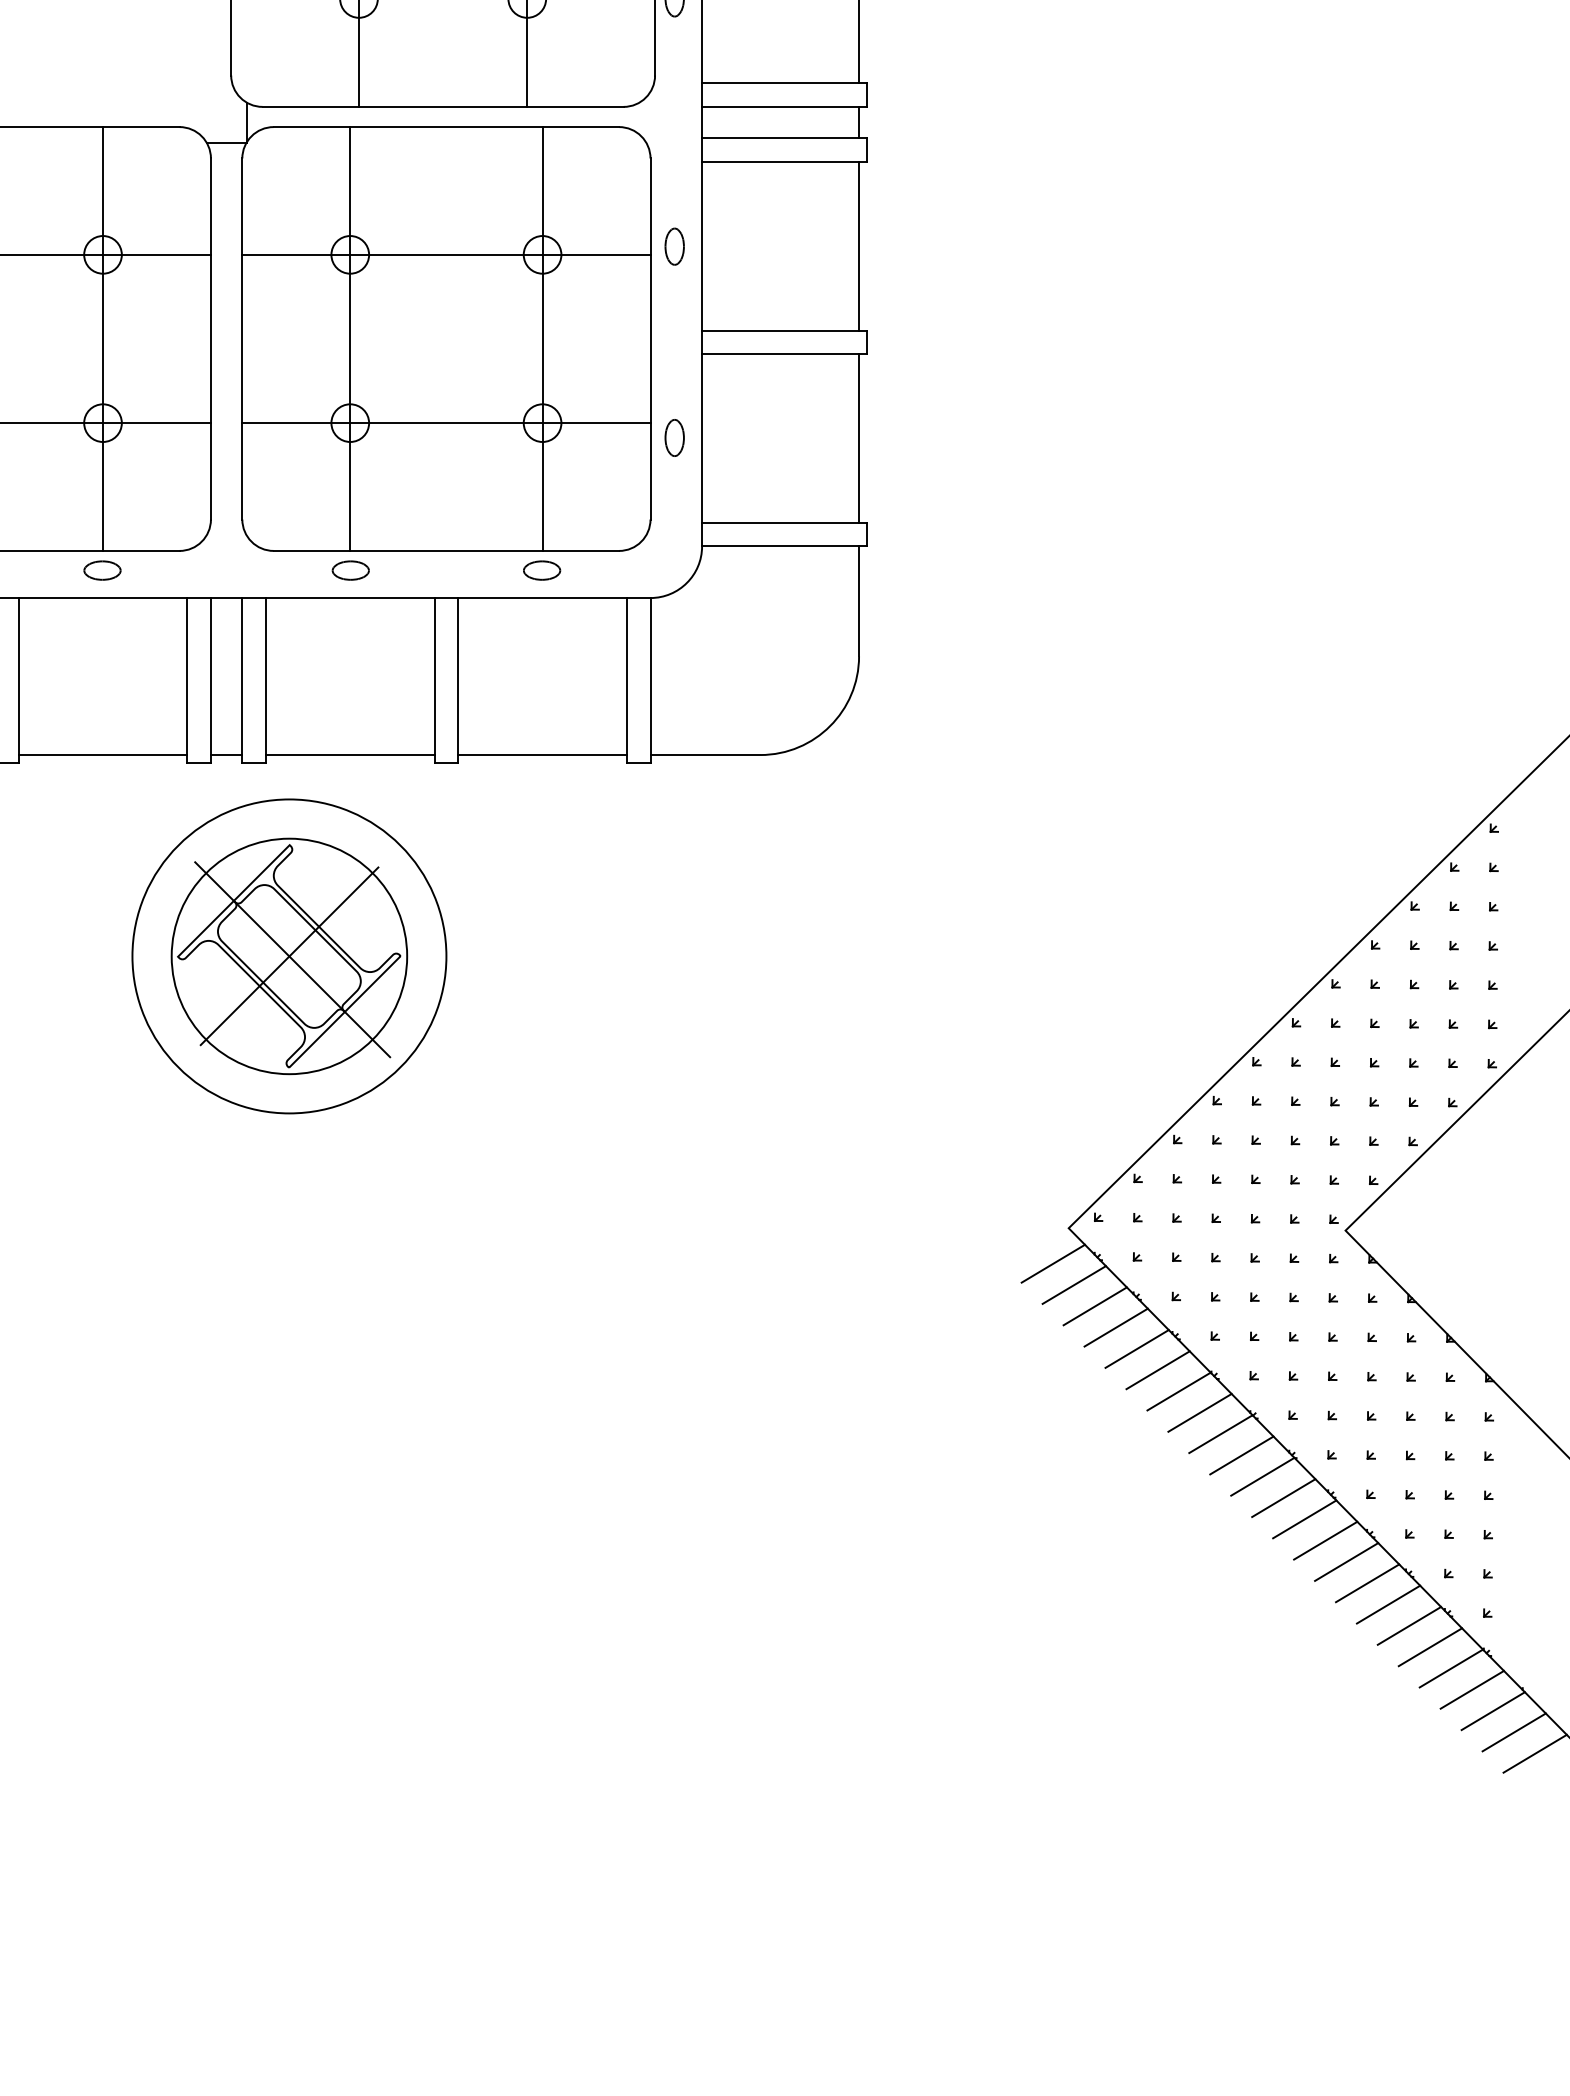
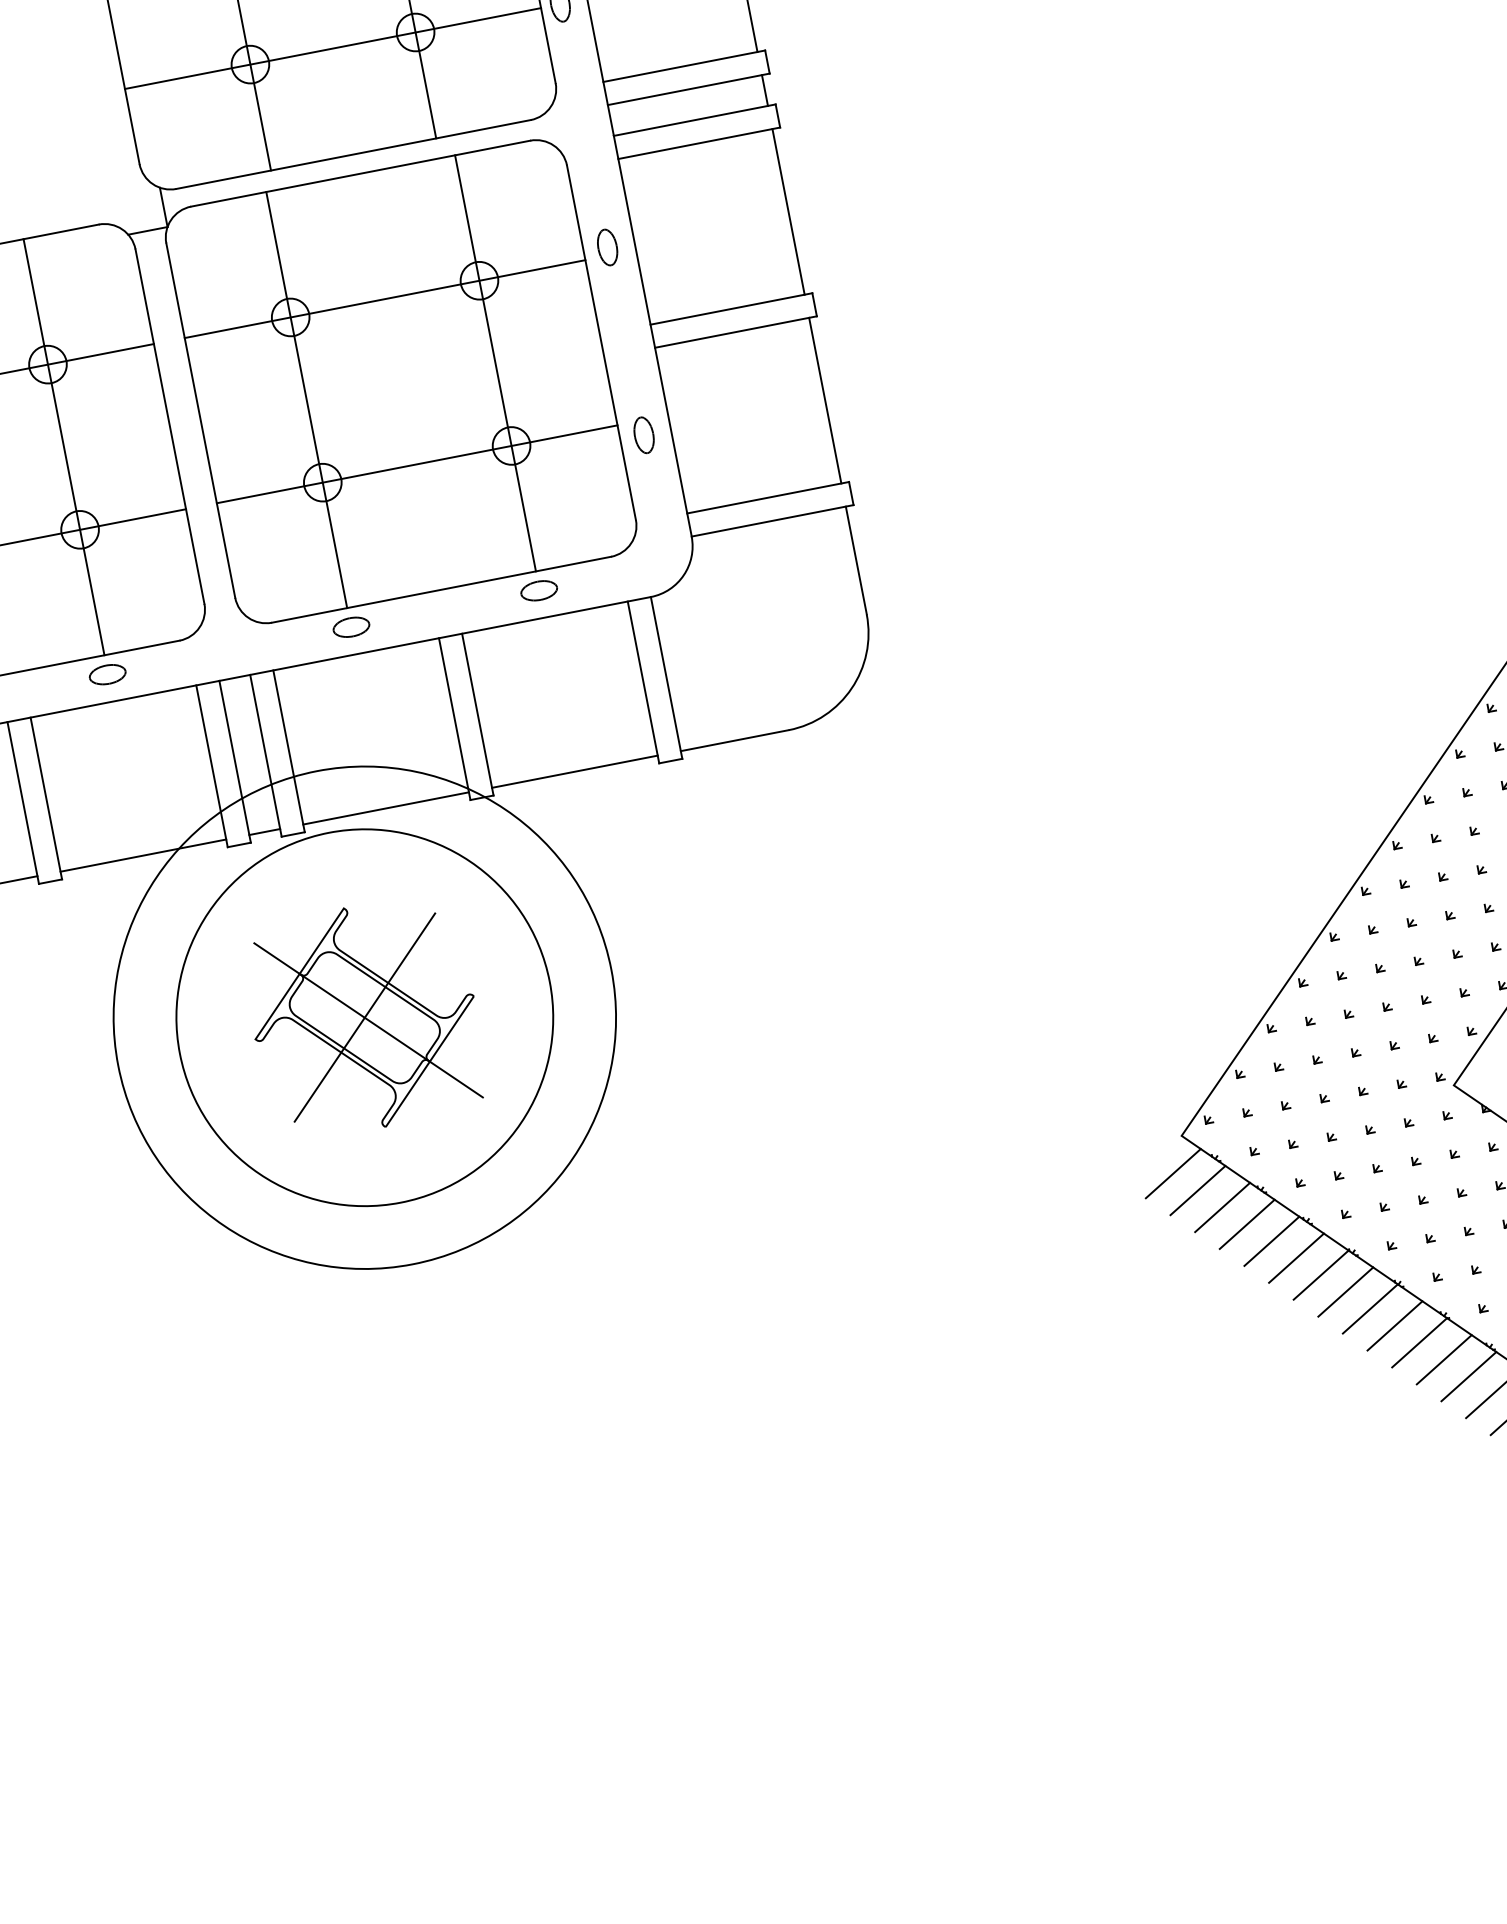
circle: (289, 956) -> (364, 1017), size x1.6
circle: (289, 956) -> (364, 1017), size x1.6

